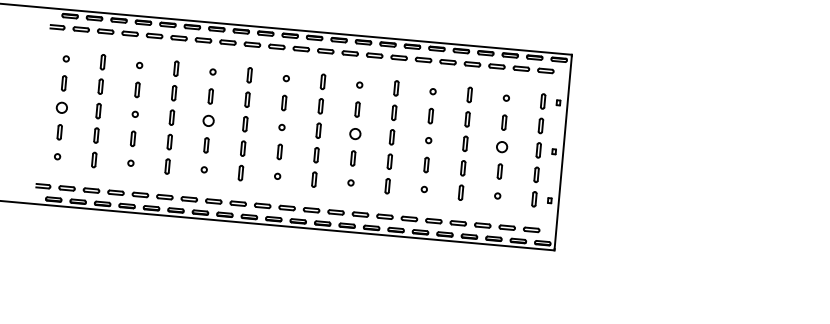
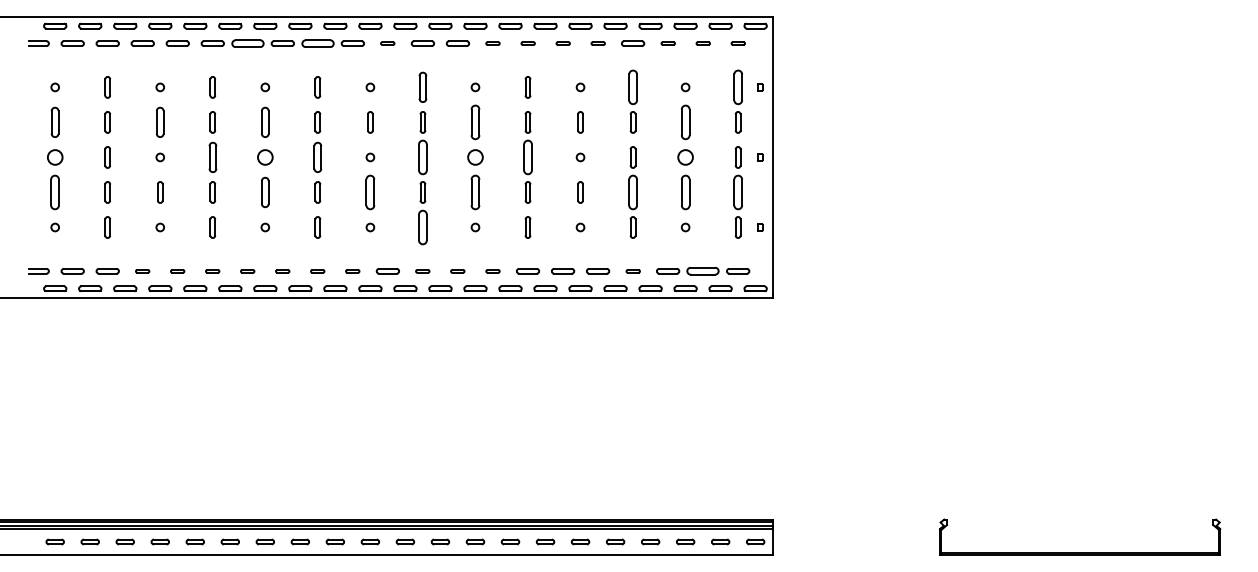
part: (203, 40) -> (247, 43), size x1.4
part: (252, 44) -> (317, 43), size x1.4
part: (301, 48) -> (387, 43), size x0.6
part: (374, 55) -> (492, 43), size x0.6
part: (399, 57) -> (528, 43), size x0.6
part: (423, 59) -> (563, 43), size x0.6
part: (448, 62) -> (598, 43), size x0.6
part: (497, 66) -> (668, 43), size x0.6
part: (521, 68) -> (703, 43), size x0.6
part: (546, 70) -> (738, 43), size x0.6
part: (322, 81) -> (422, 87), size x1.4
part: (64, 83) -> (55, 122), size x1.4
part: (137, 89) -> (160, 122), size x1.4
part: (469, 94) -> (632, 87), size x1.6
part: (210, 96) -> (265, 122), size x1.4
part: (542, 101) -> (737, 87), size x1.6
part: (357, 109) -> (475, 122), size x1.6
part: (171, 117) -> (212, 157), size x1.4
part: (504, 122) -> (685, 122), size x1.6
part: (245, 124) -> (317, 157), size x1.4
part: (318, 130) -> (422, 157), size x1.6
part: (59, 132) -> (55, 192), size x1.6
part: (391, 137) -> (527, 157), size x1.6
part: (206, 145) -> (265, 192), size x1.4
part: (279, 151) -> (370, 192), size x1.6
part: (353, 158) -> (475, 192), size x1.6
part: (462, 168) -> (632, 192), size x1.6
part: (499, 171) -> (685, 192), size x1.6
part: (536, 174) -> (737, 192), size x1.6
part: (314, 179) -> (422, 227), size x1.6
part: (115, 192) -> (142, 271), size x0.6
part: (140, 195) -> (177, 271), size x0.6
part: (164, 197) -> (212, 271), size x0.6
part: (189, 199) -> (247, 271), size x0.6
part: (213, 201) -> (282, 271), size x0.6
part: (237, 203) -> (317, 271), size x0.6
part: (262, 205) -> (352, 271), size x0.6
part: (311, 210) -> (422, 271), size x0.6
part: (335, 212) -> (457, 271), size x0.6
part: (360, 214) -> (492, 271), size x0.6
part: (458, 223) -> (633, 271), size x0.6
part: (507, 227) -> (703, 271), size x1.4

